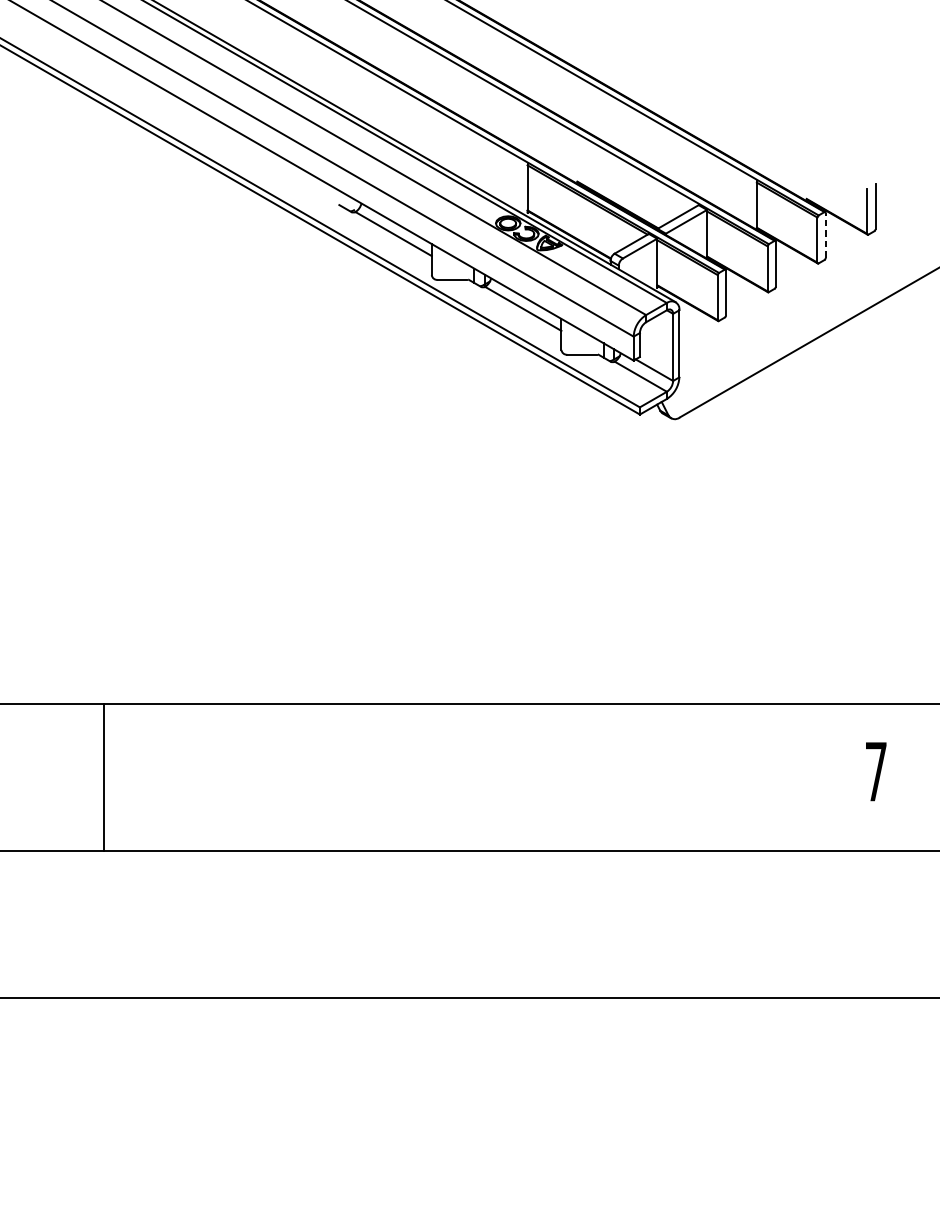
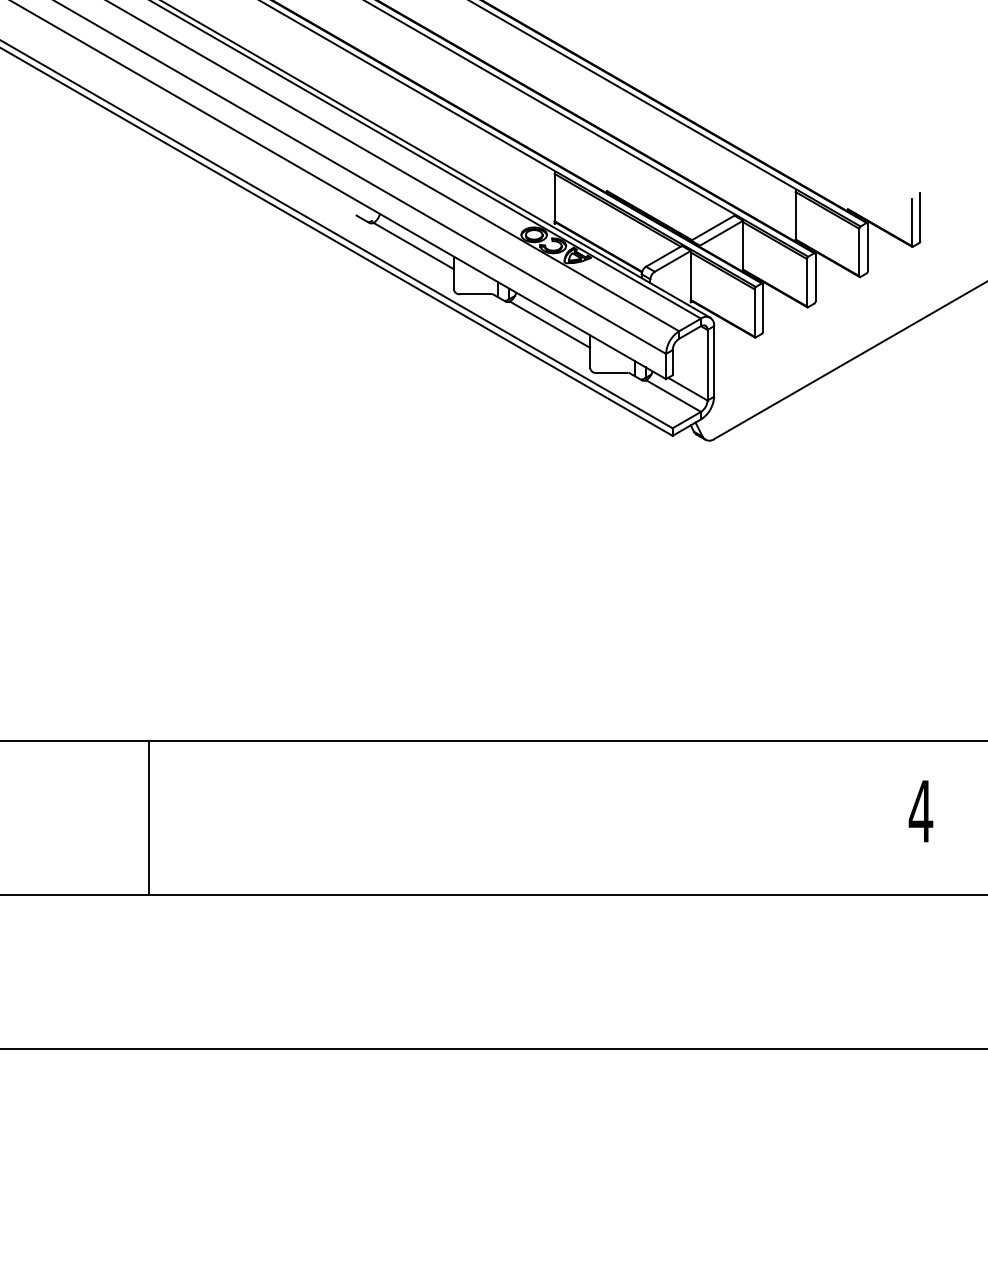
line: (826, 235) -> (868, 247), dashed -> solid
text: (875, 771) -> (920, 811), 7 -> 4
line: (103, 777) -> (148, 817), moved

